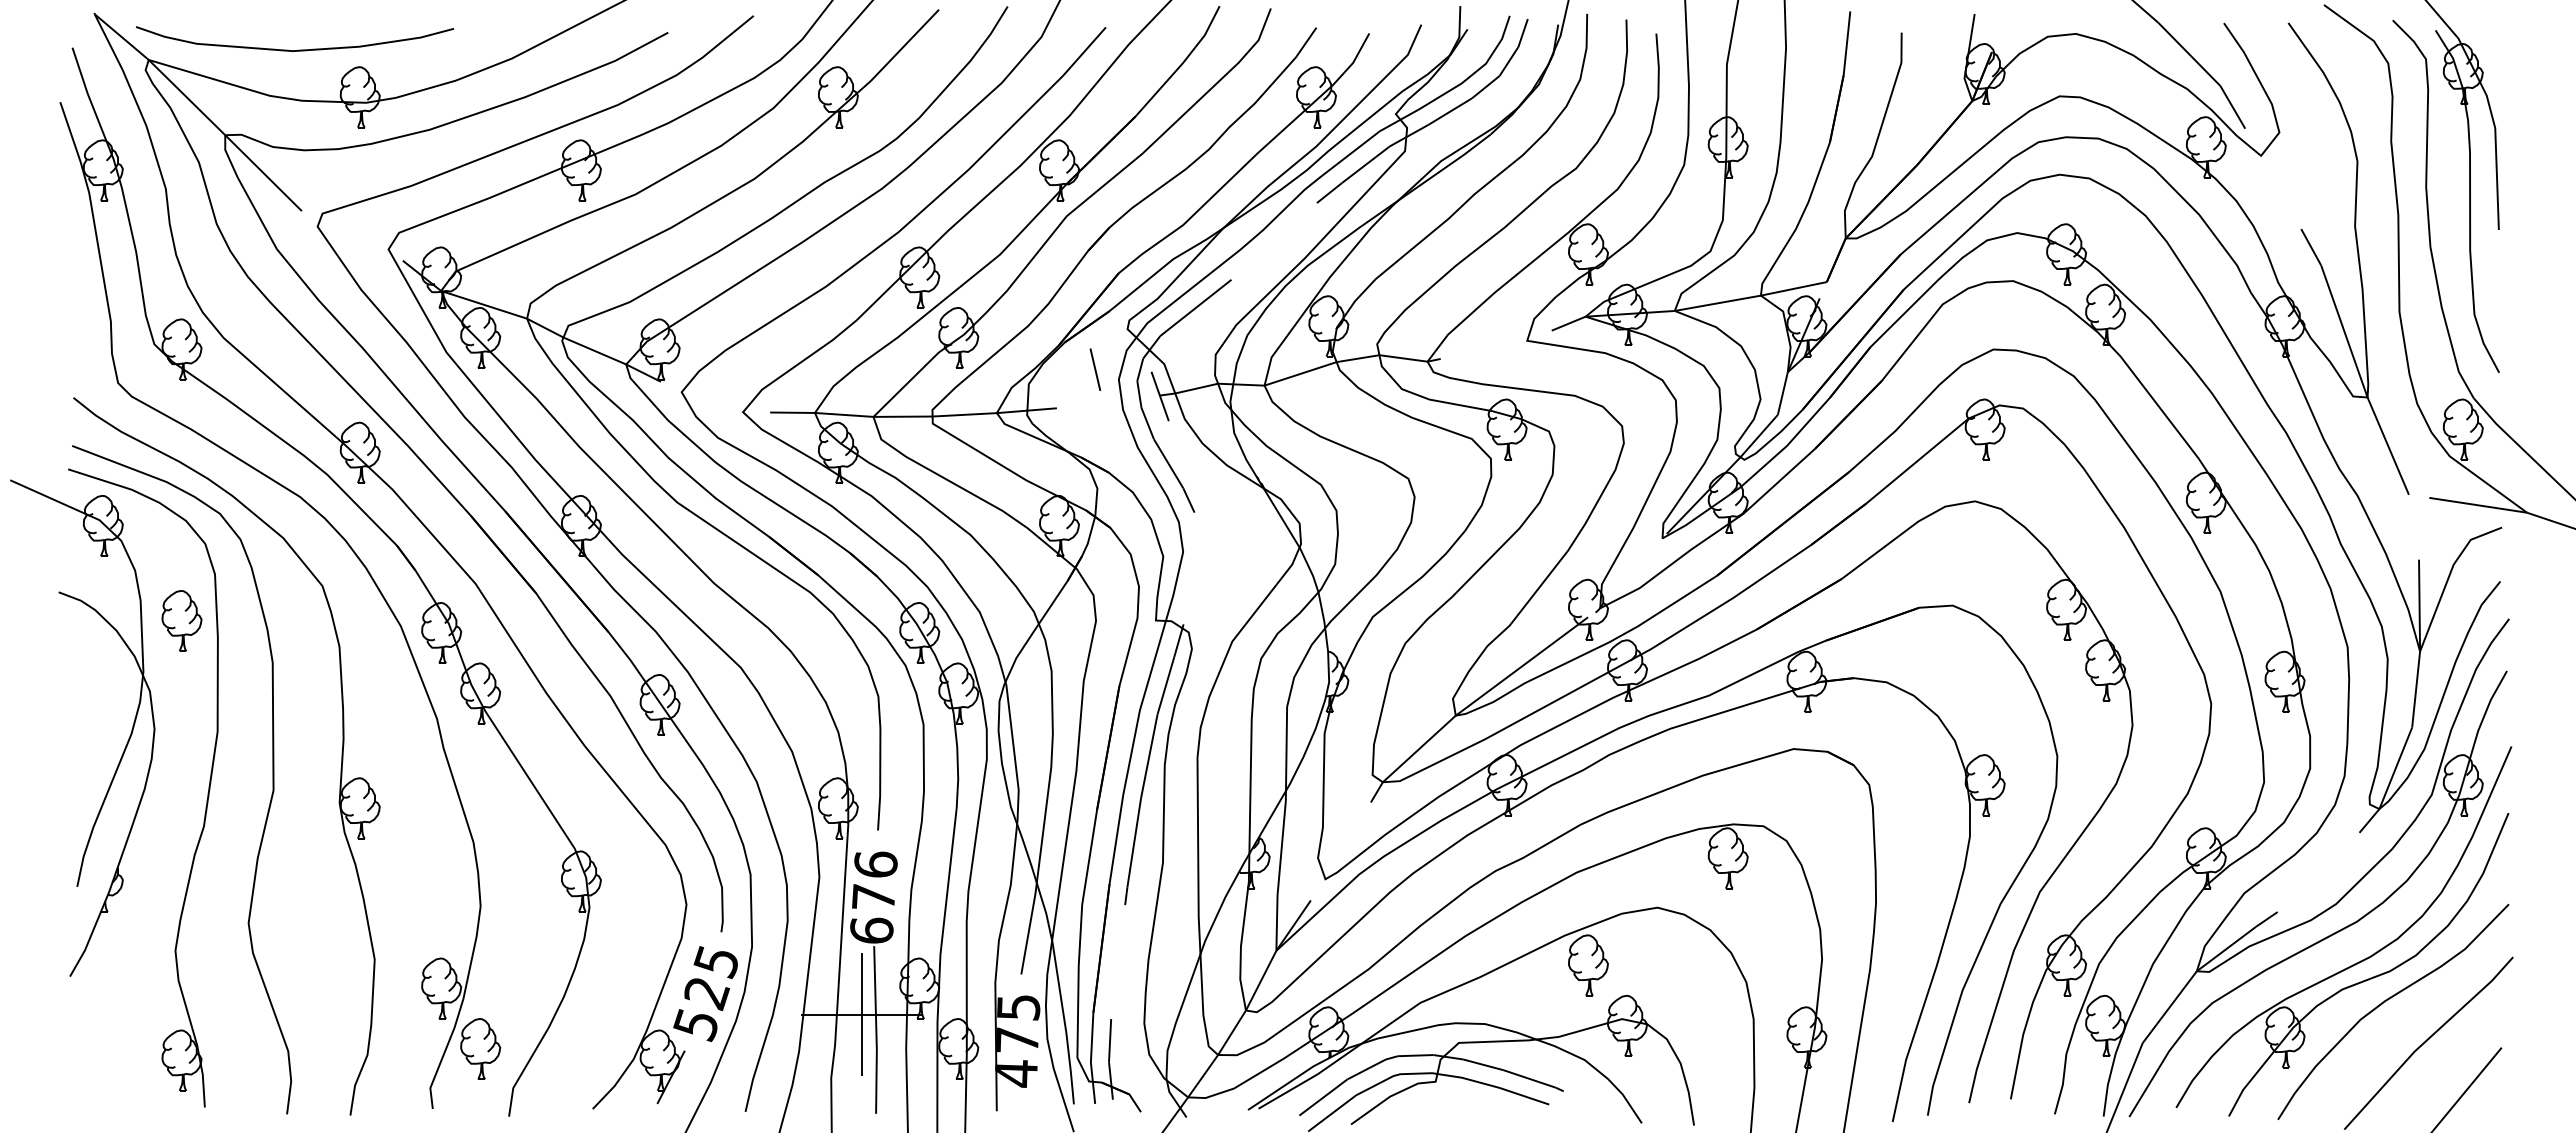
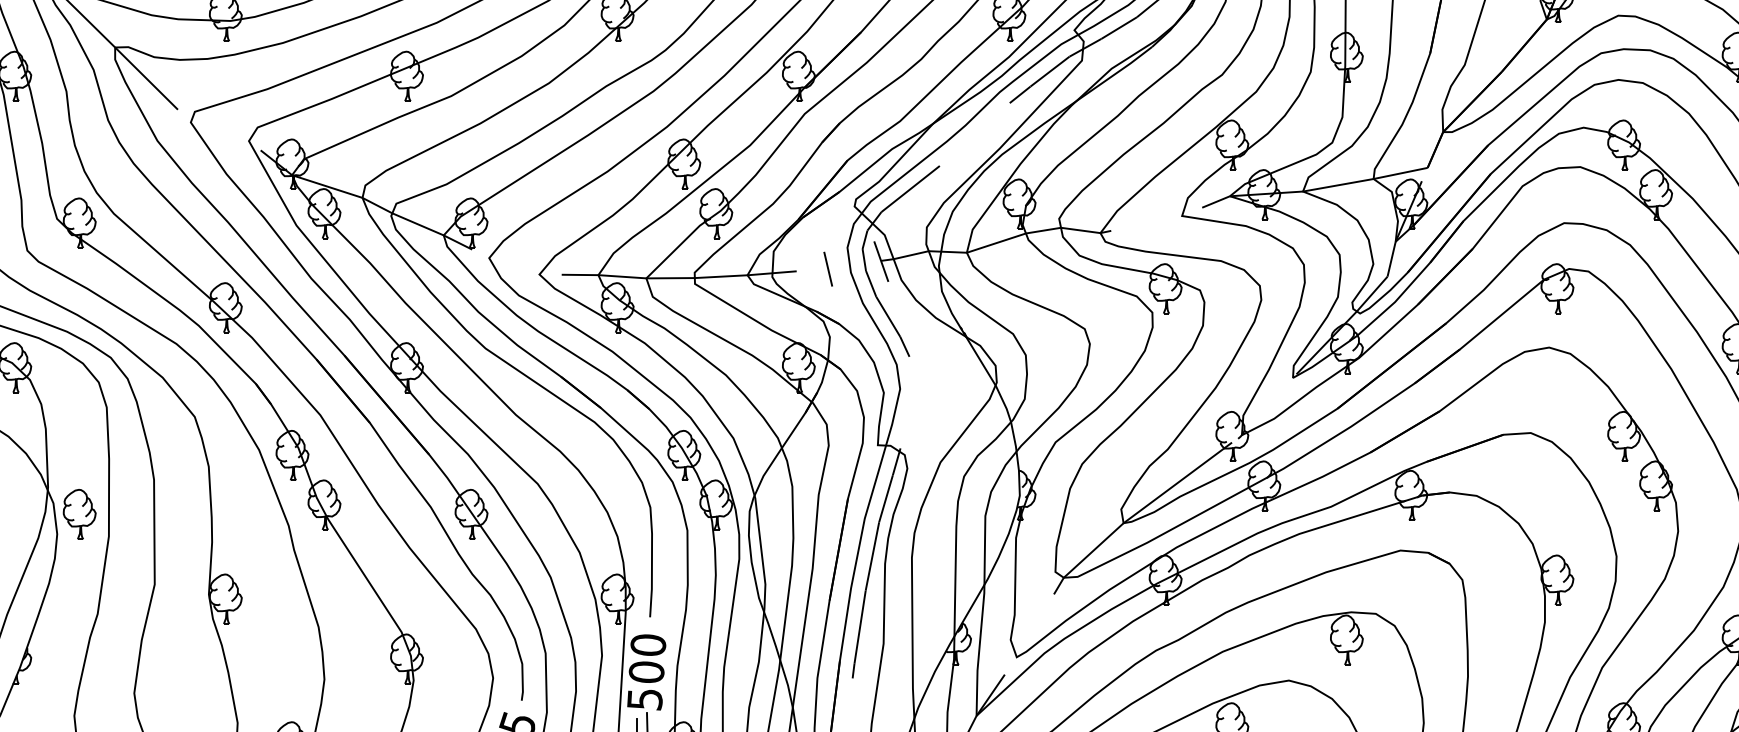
line: (1095, 369) -> (828, 269), moved
part: (181, 620) -> (79, 514), moved
text: (873, 897) -> (646, 672), 676 -> 500

